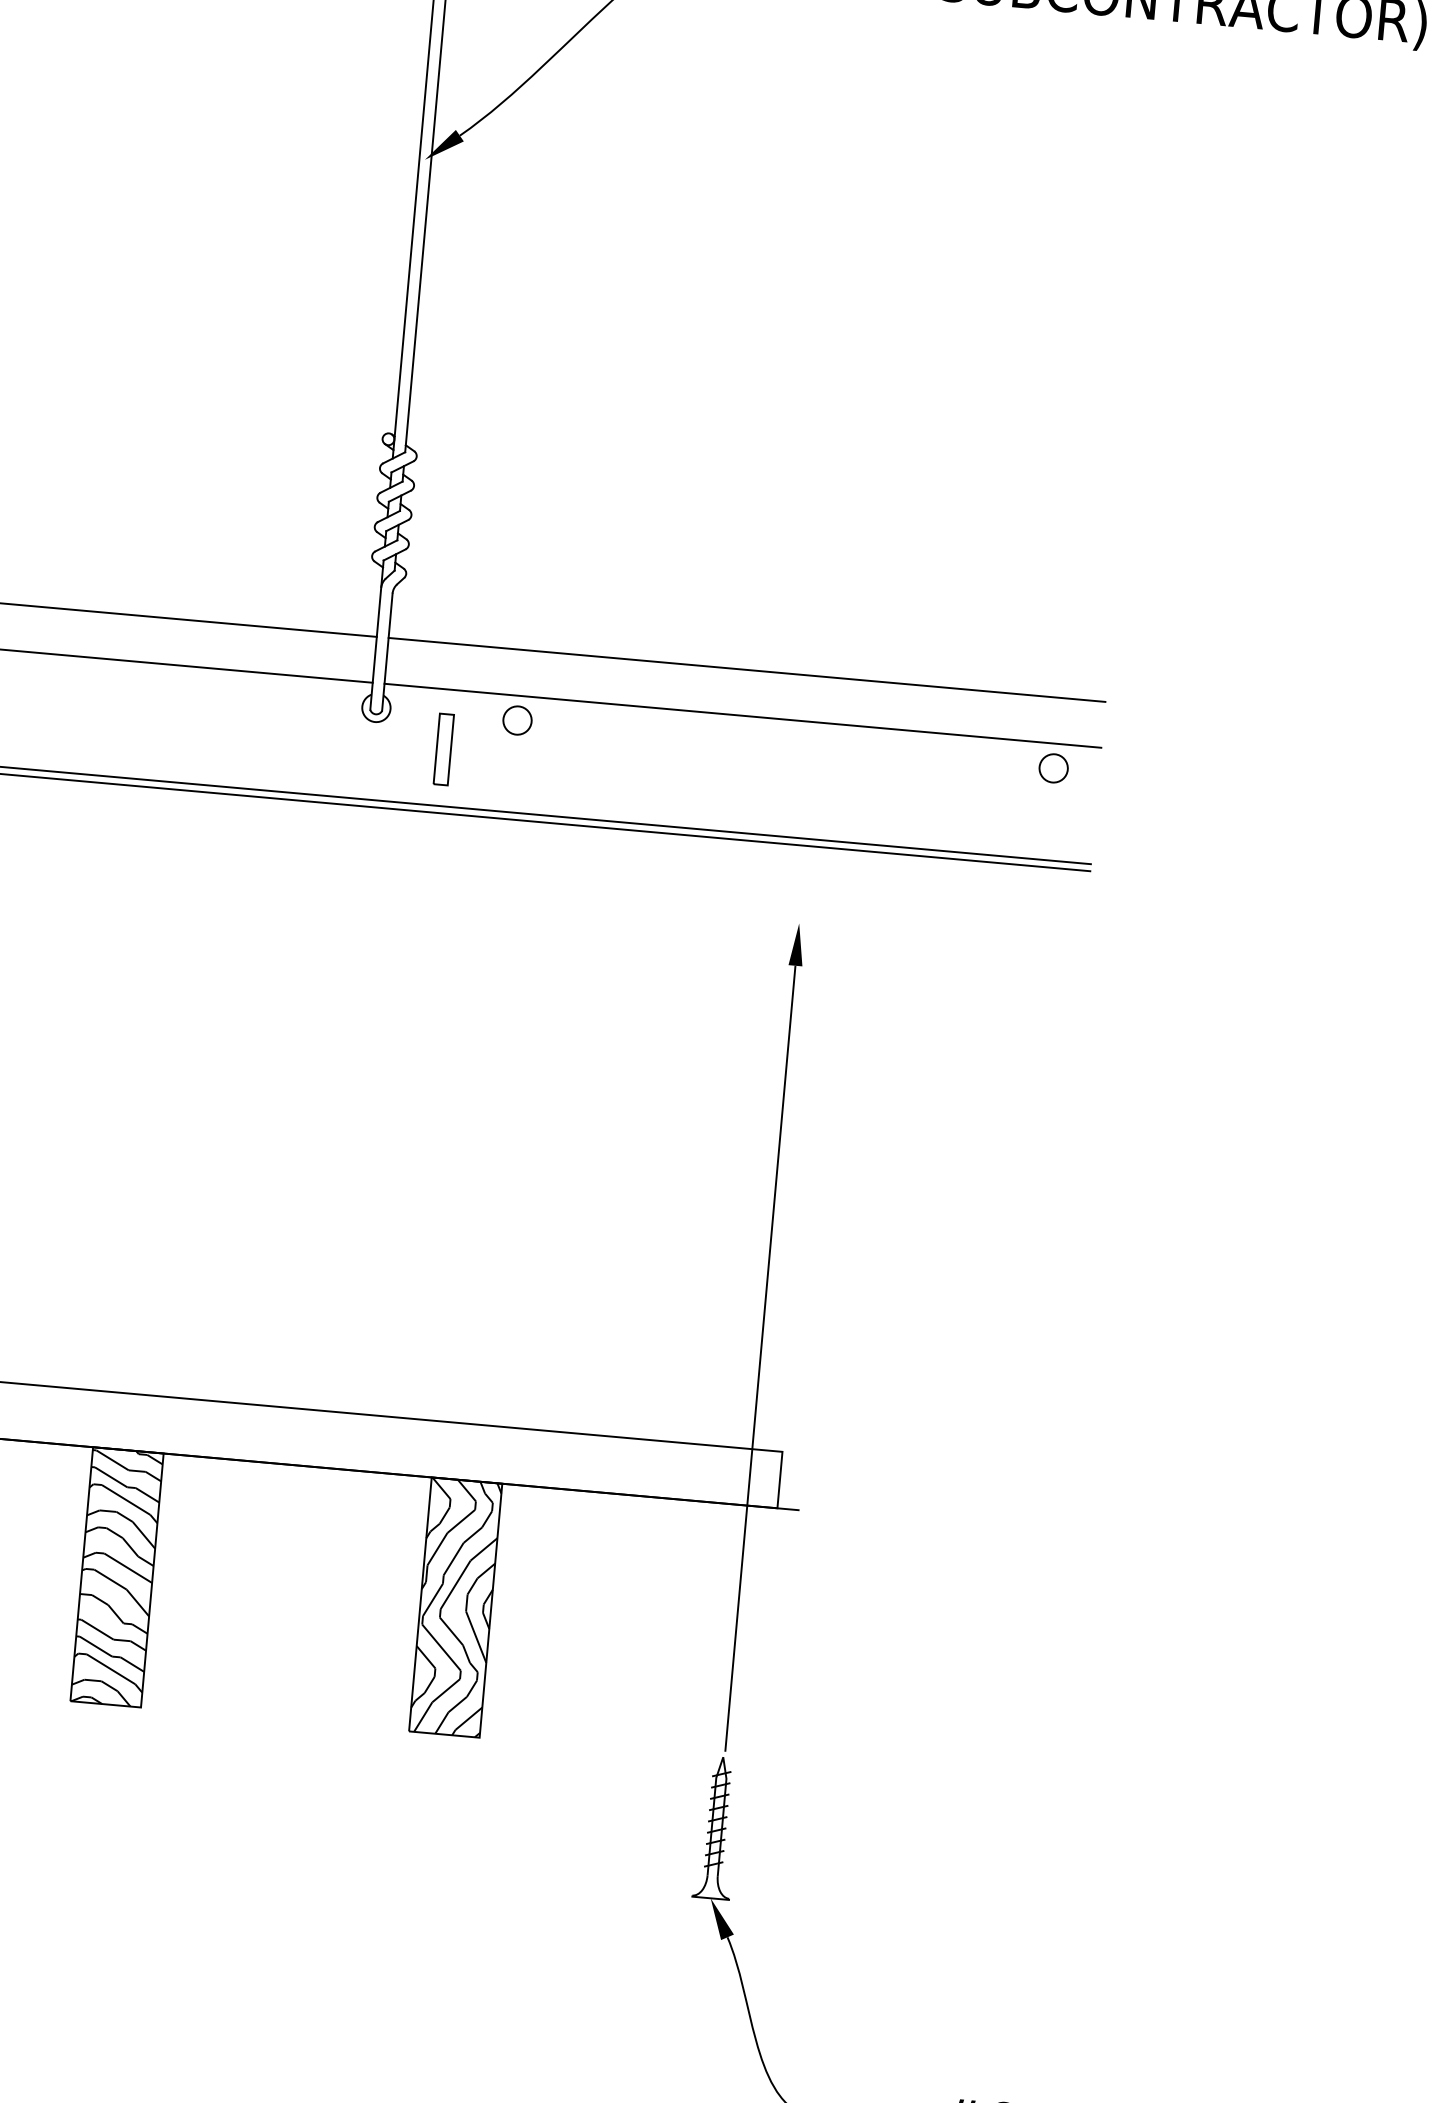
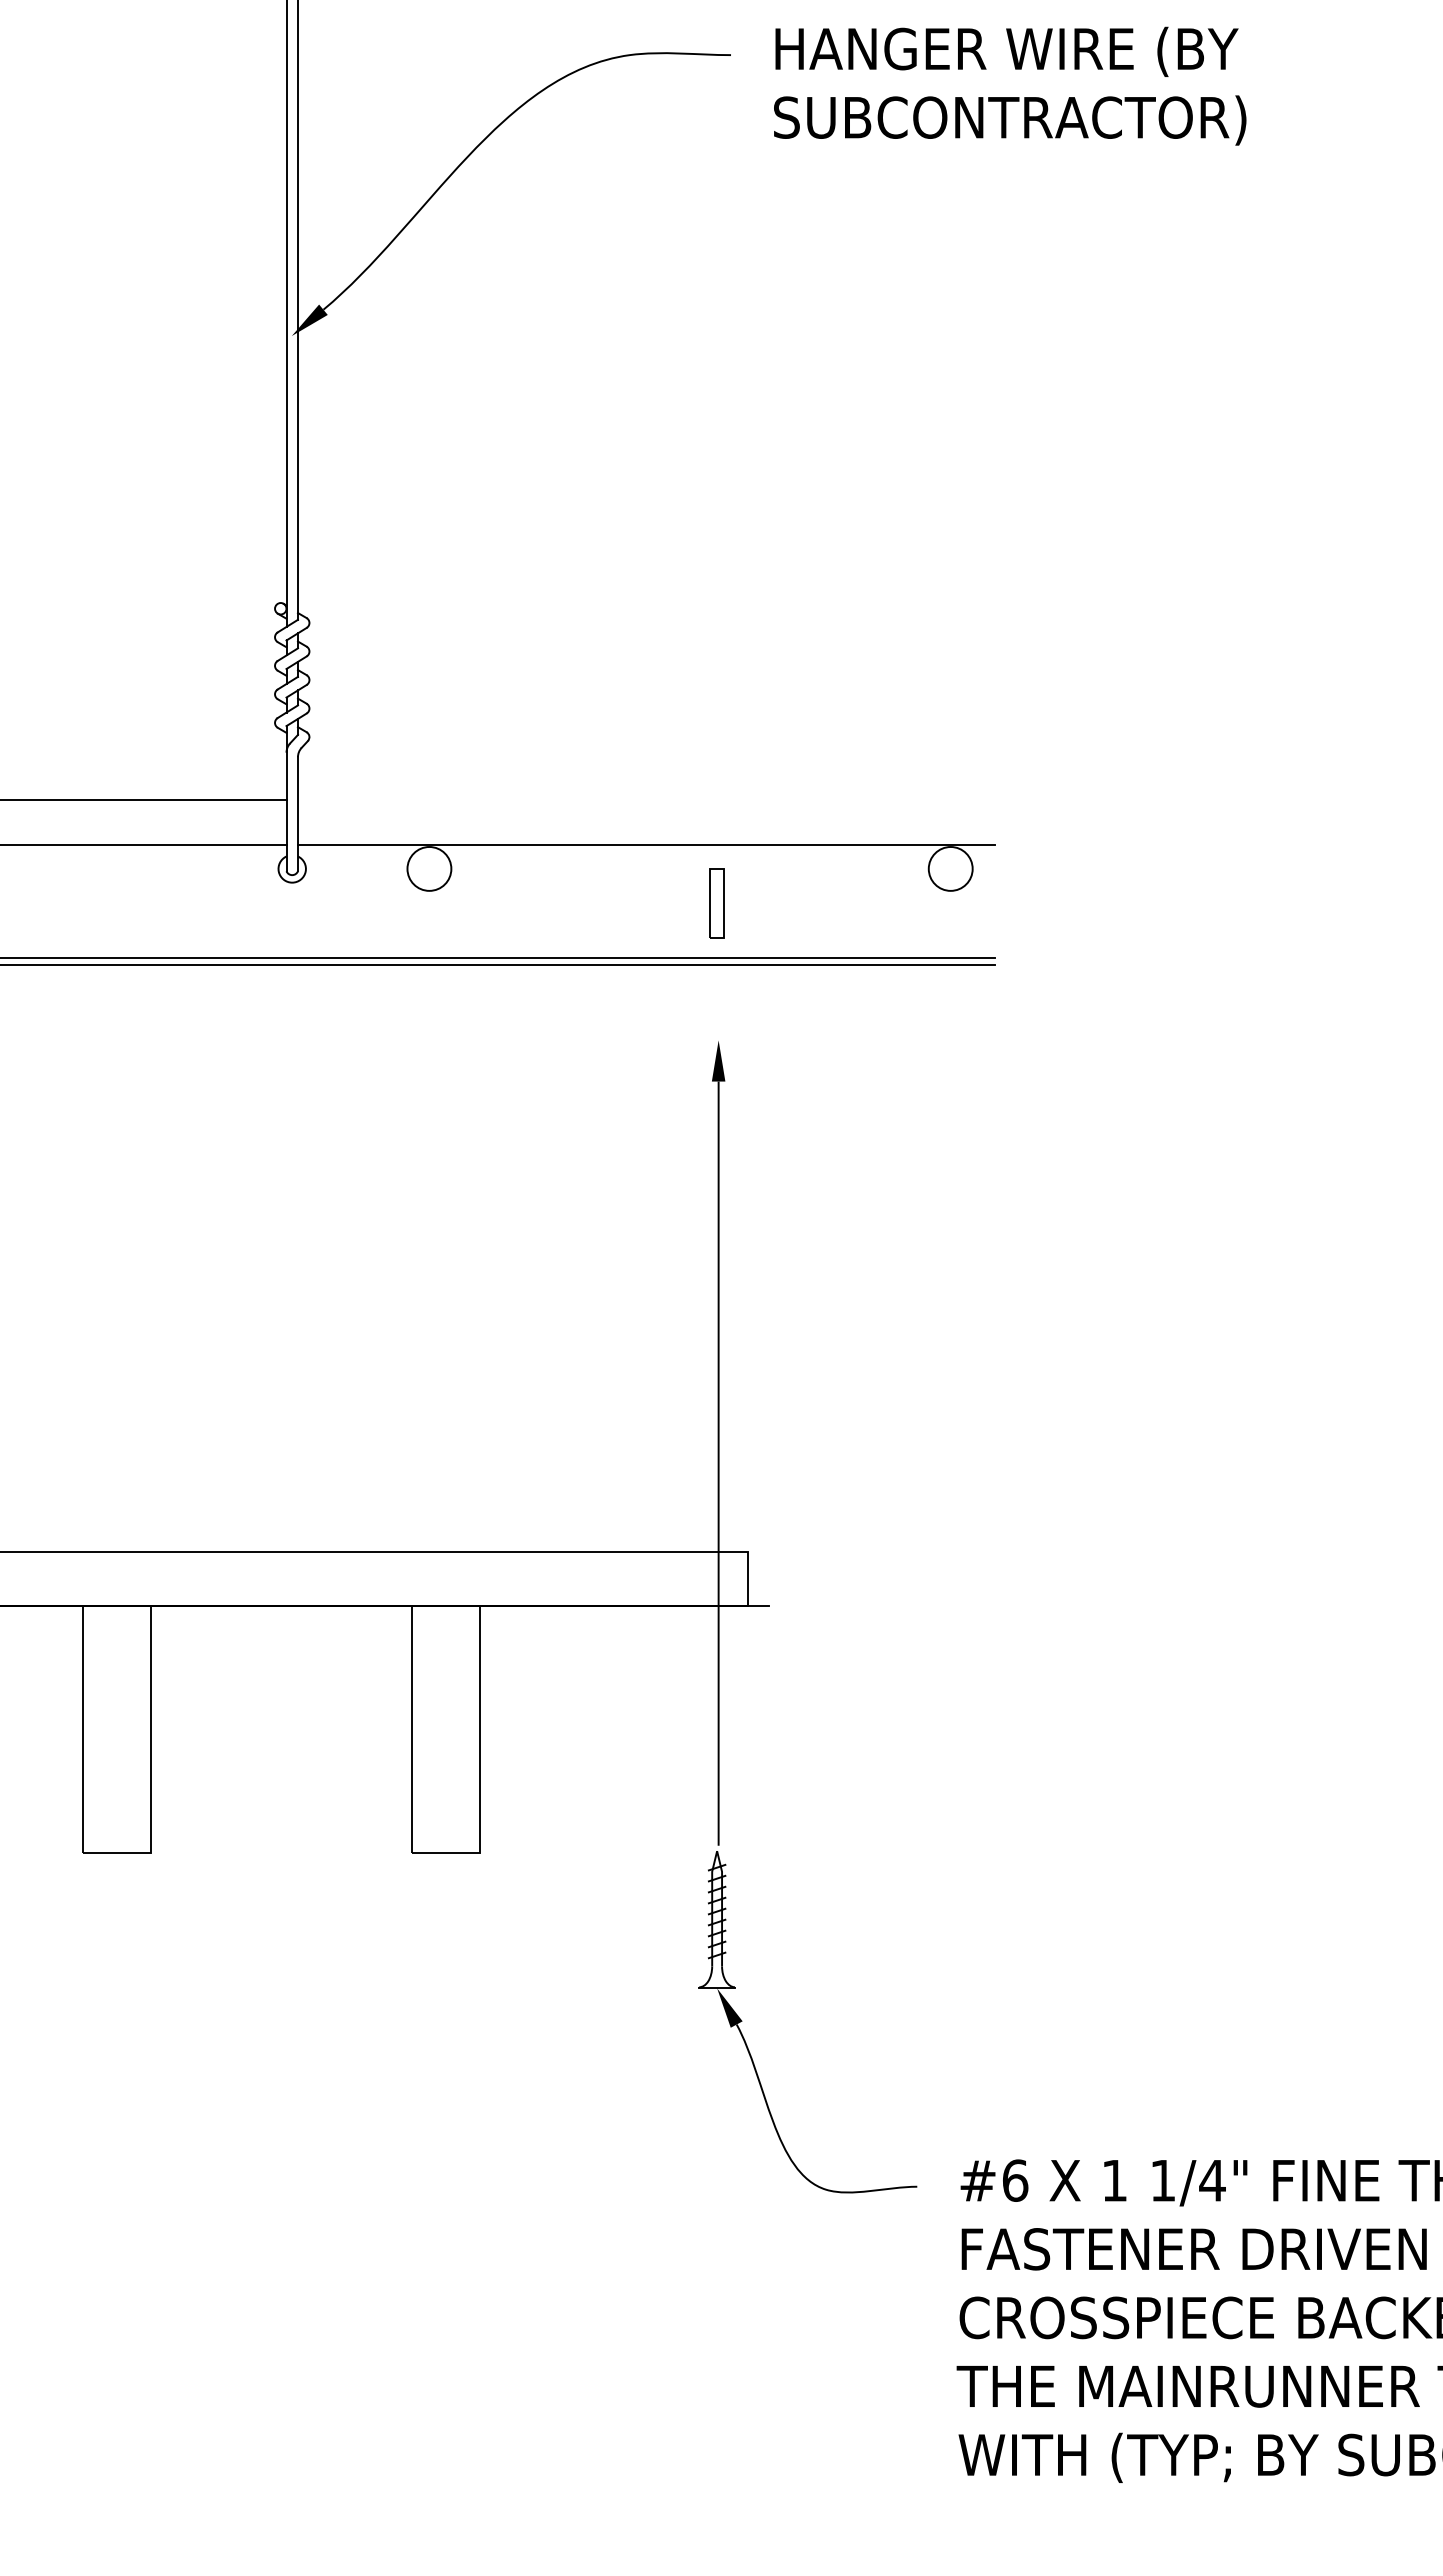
line: (746, 669) -> (645, 800), removed
circle: (517, 720) -> (429, 868), size x1.6
part: (443, 749) -> (716, 903), moved
circle: (1053, 767) -> (950, 868), size x1.6
hatch: (116, 1576) -> (116, 1729), removed
hatch: (455, 1607) -> (445, 1729), removed

